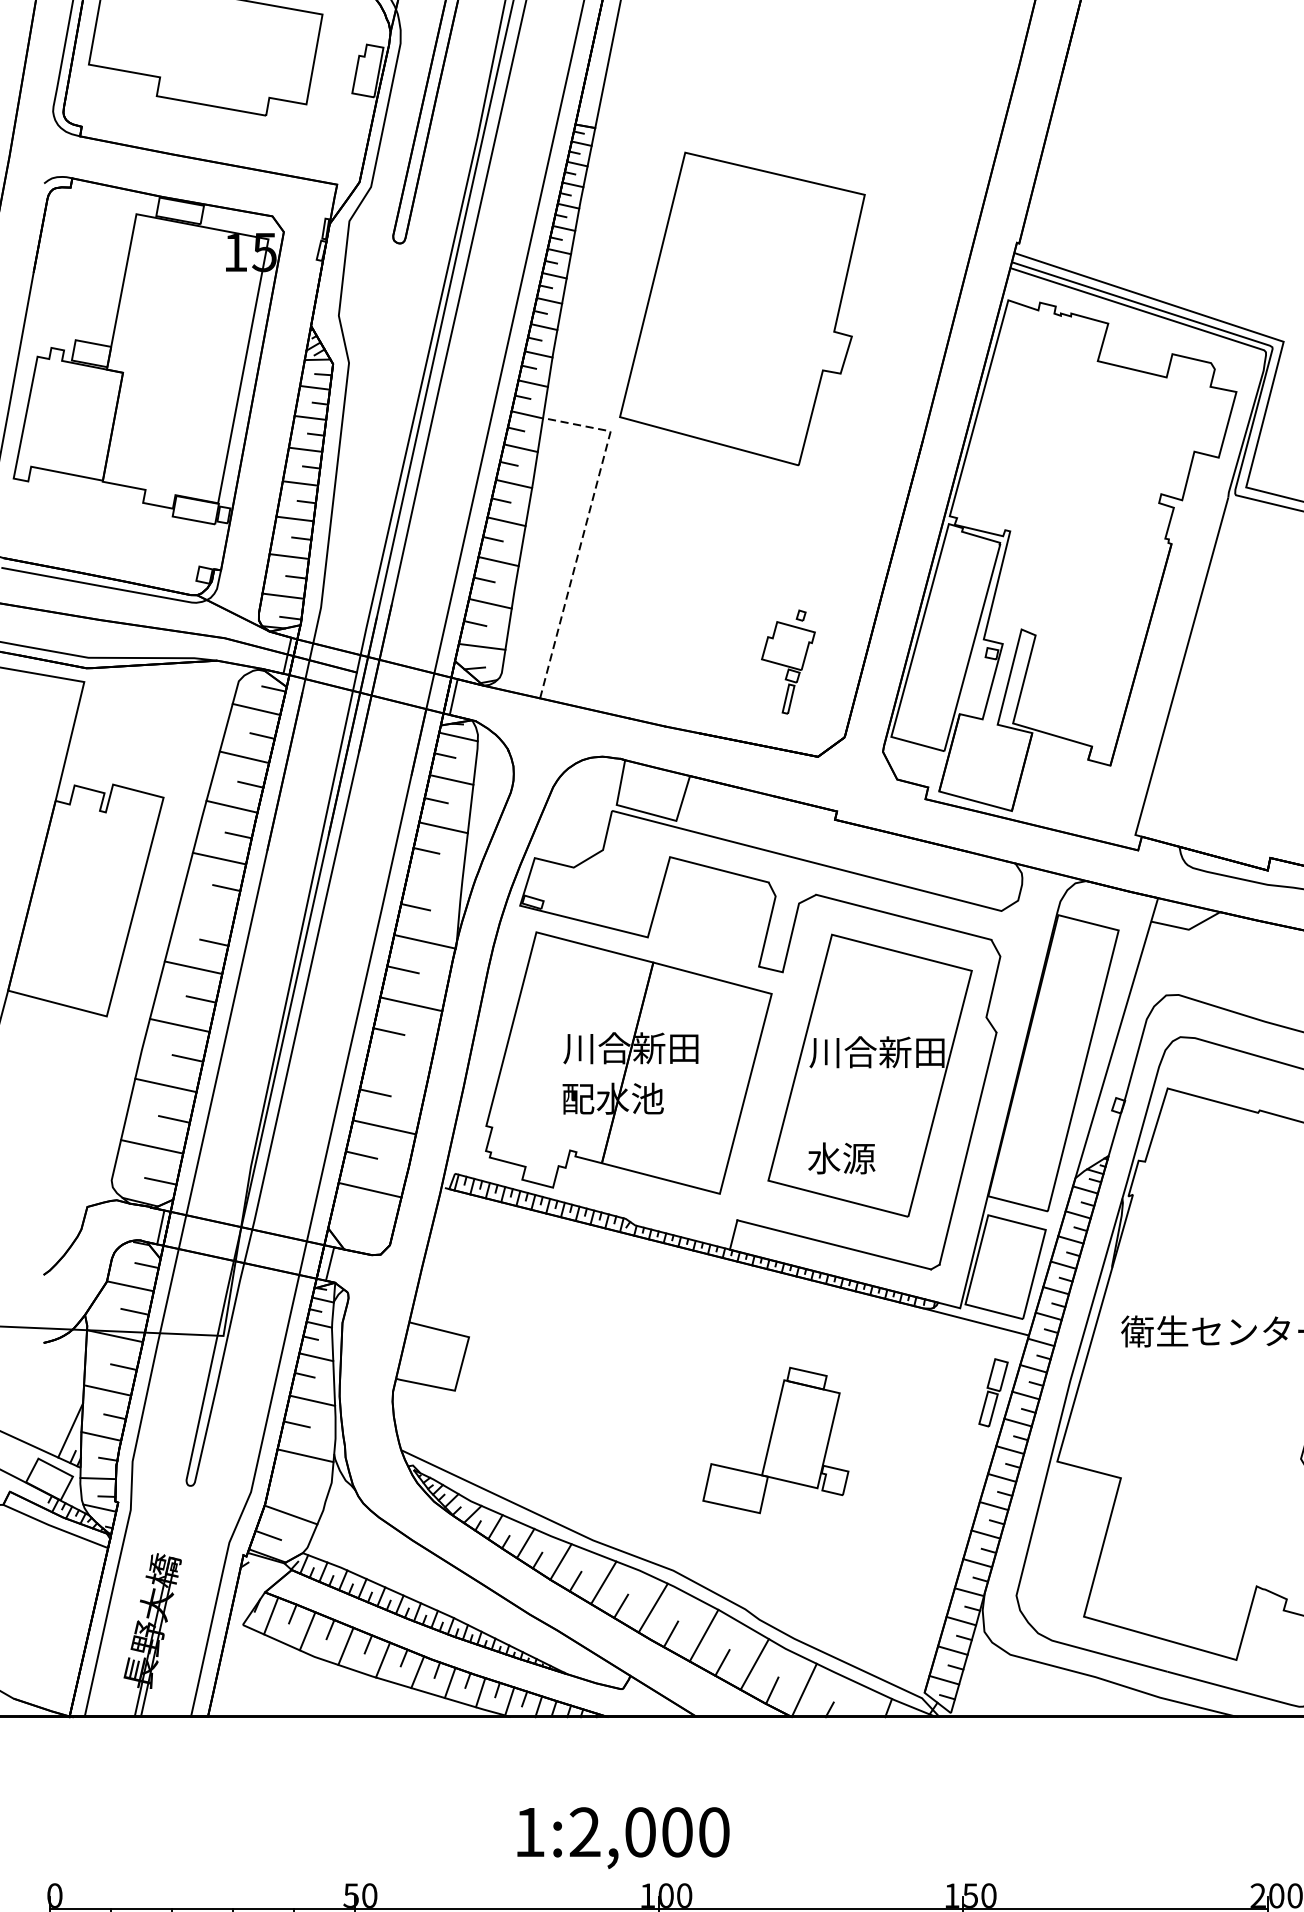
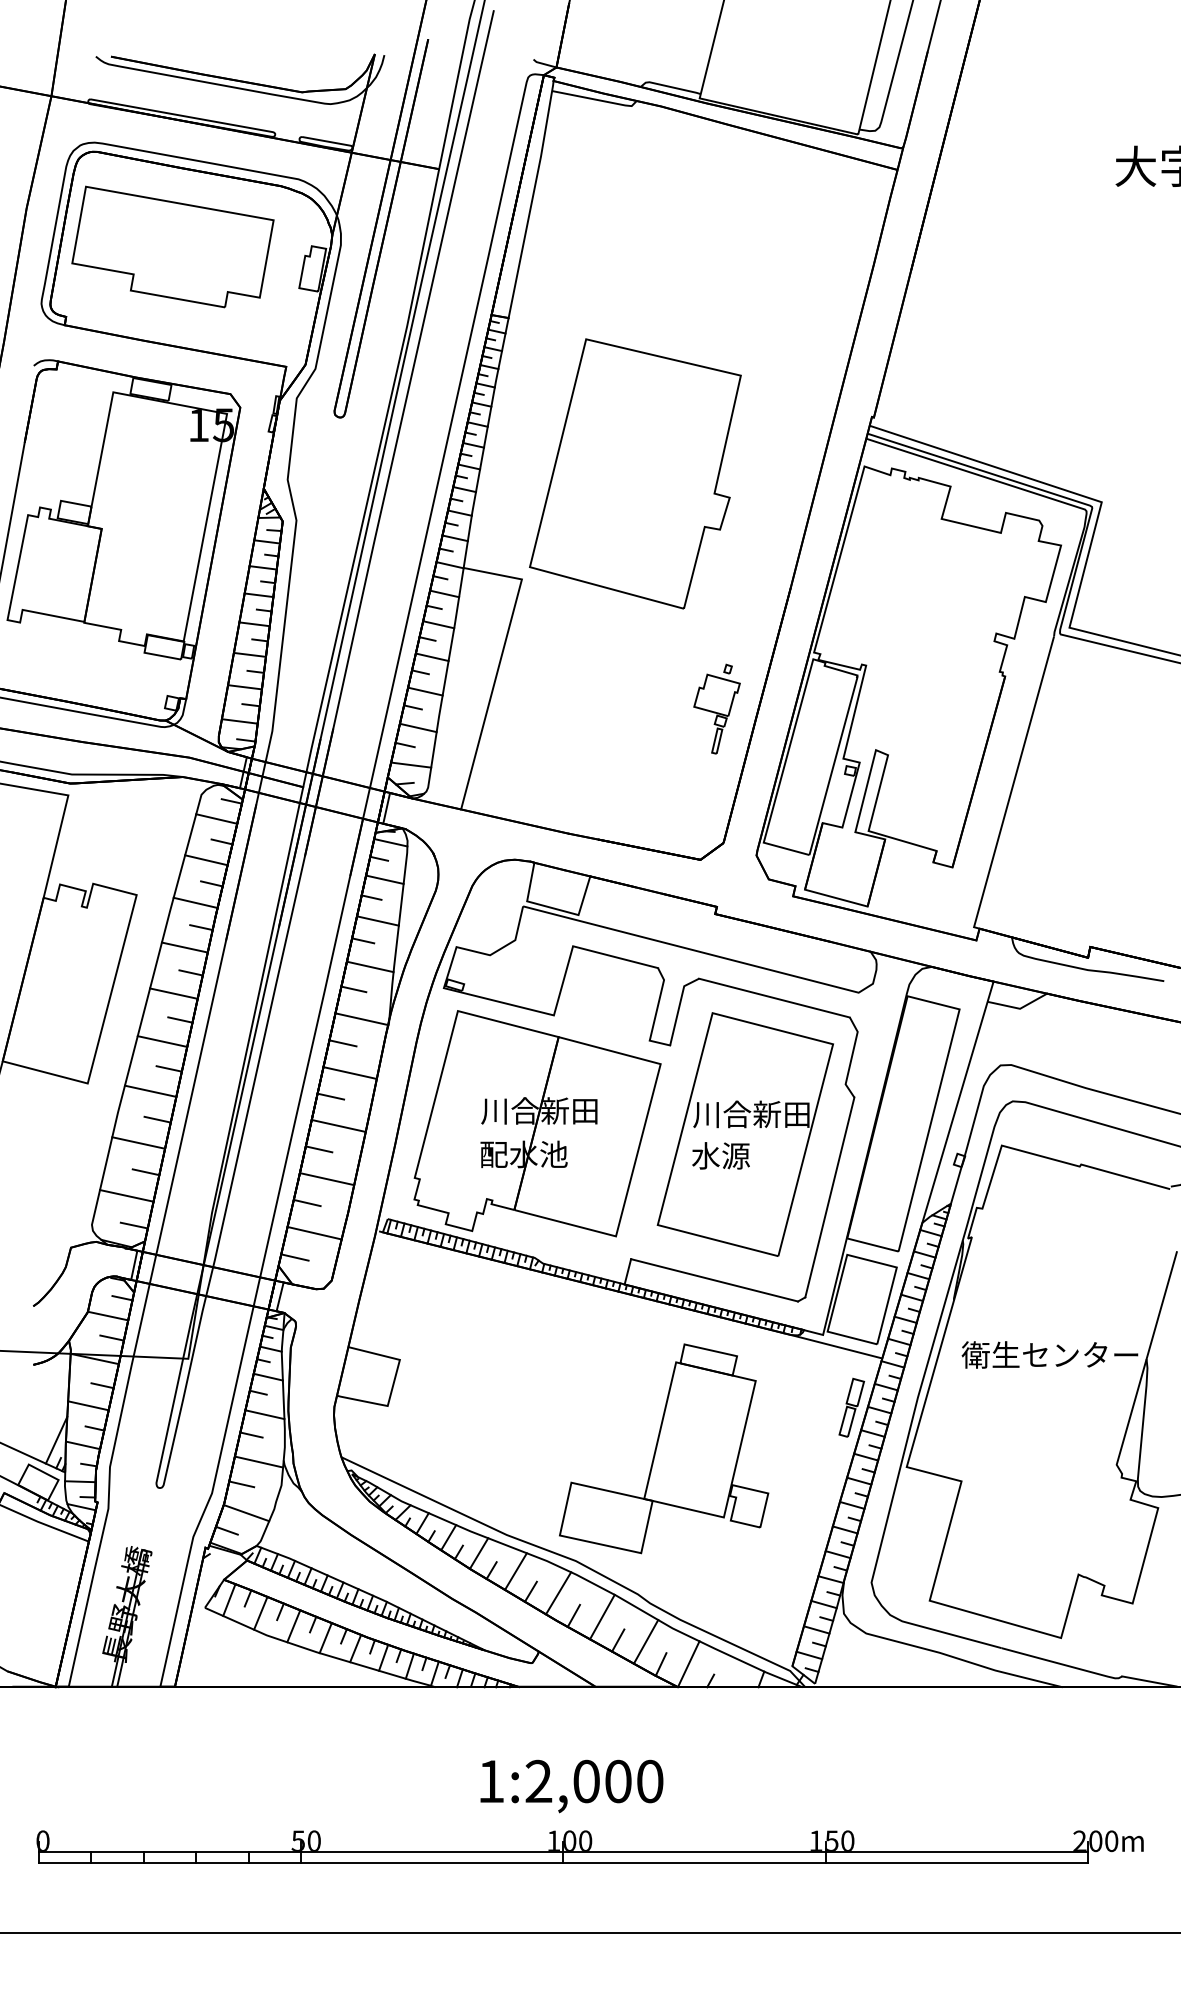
line: (584, 530) -> (499, 664), dashed -> solid
part: (787, 661) -> (716, 708), moved
line: (433, 880) -> (369, 966), added
line: (206, 911) -> (173, 993), added
line: (397, 1065) -> (338, 1125), added
text: (841, 1158) -> (720, 1155), moved
line: (346, 1218) -> (294, 1257), added
part: (776, 1440) -> (664, 1448), size x1.67
line: (285, 1481) -> (241, 1484), added
text: (622, 1838) -> (571, 1786), moved

